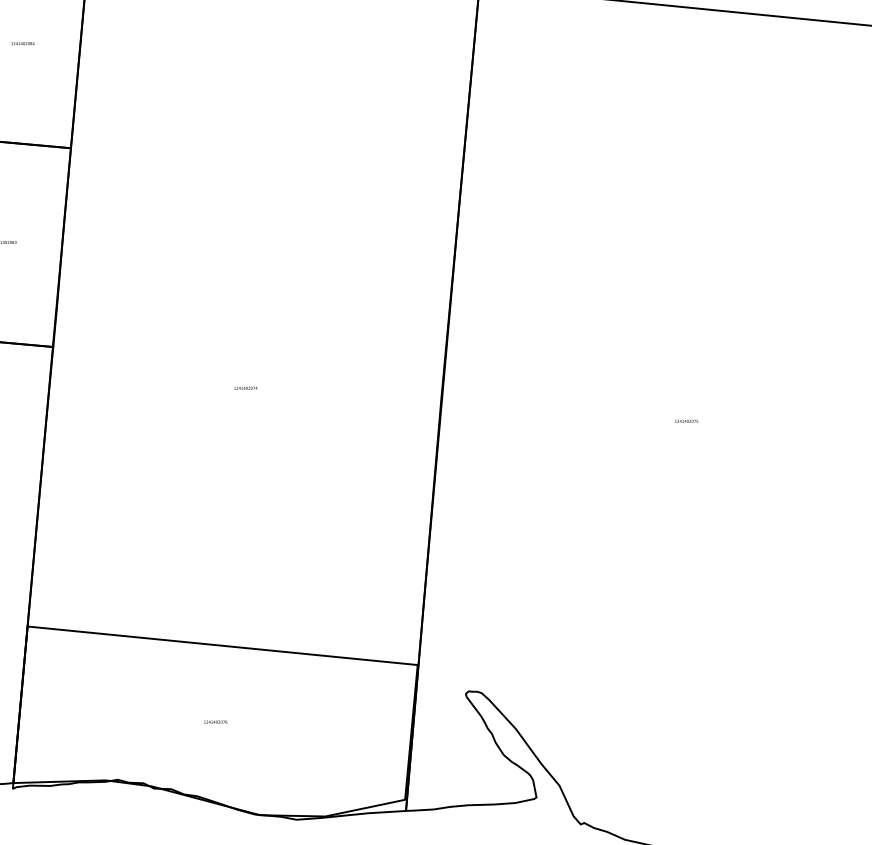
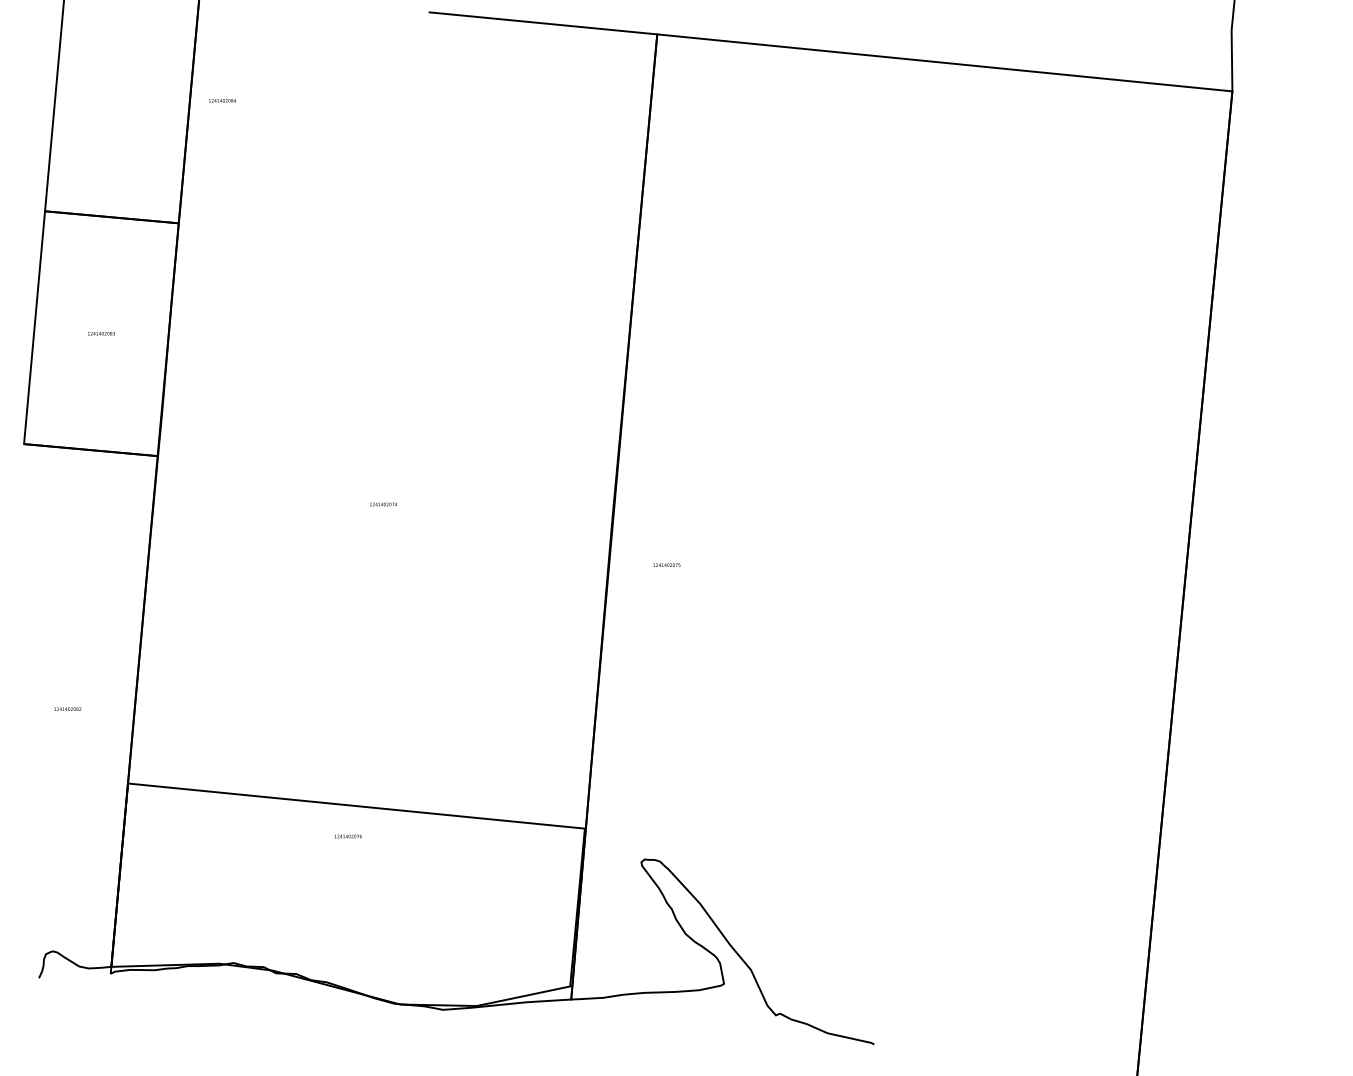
text: (22, 43) -> (222, 100), moved
text: (686, 420) -> (666, 564), moved
text: (215, 722) -> (348, 836), moved

